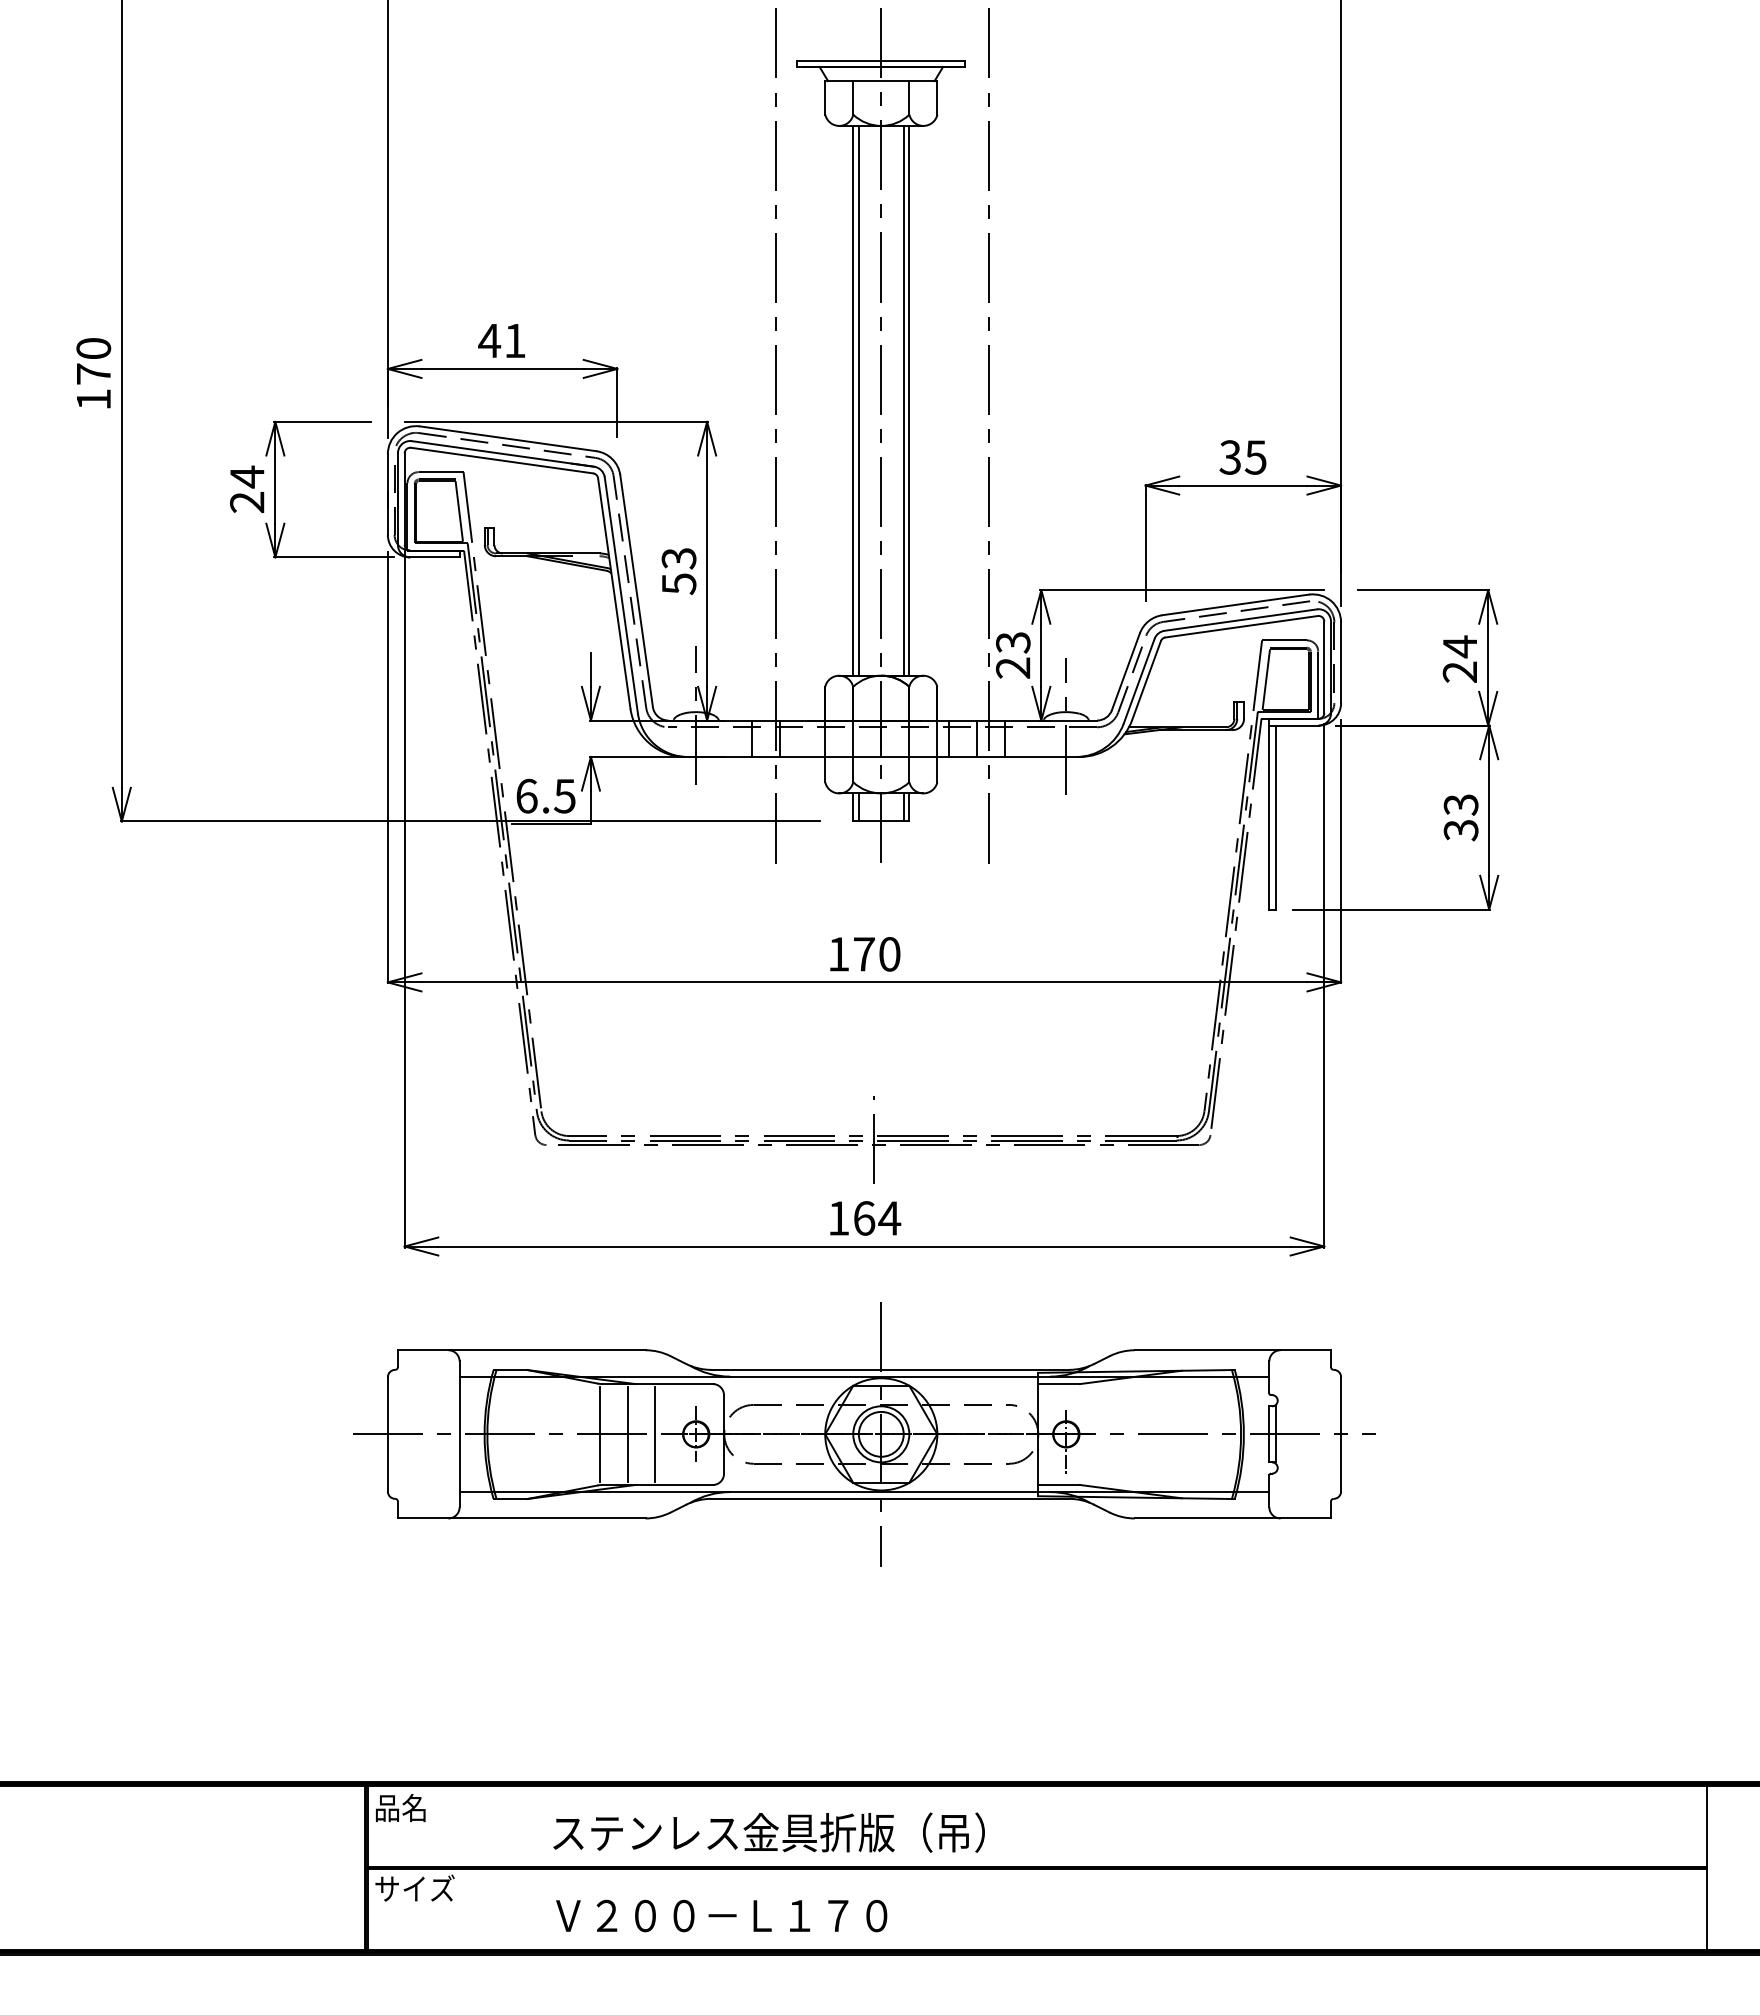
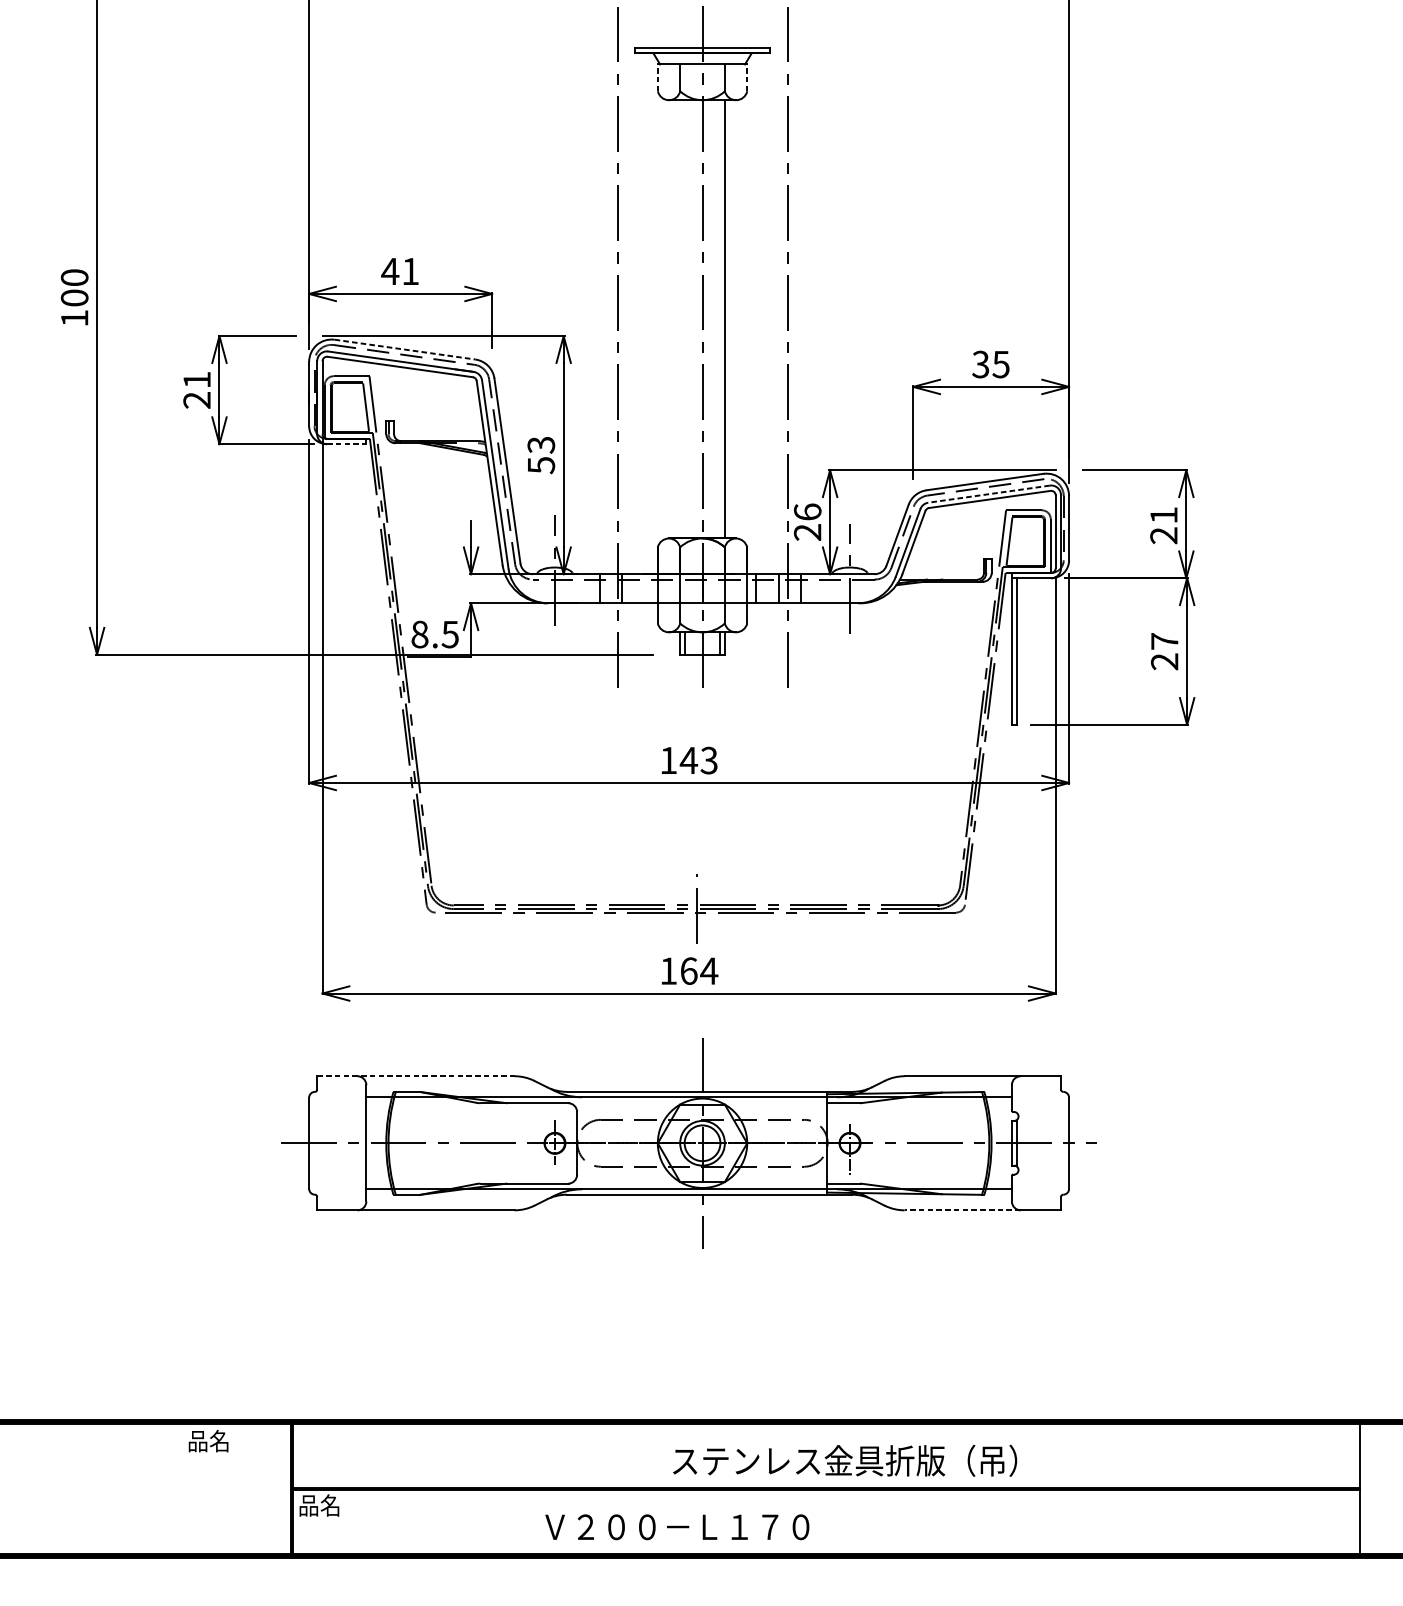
line: (825, 97) -> (658, 77), solid -> dashed
line: (937, 97) -> (747, 77), solid -> dashed
text: (93, 373) -> (74, 297), 170 -> 100
line: (853, 400) -> (680, 319), removed
line: (858, 400) -> (684, 319), removed
line: (903, 400) -> (720, 319), removed
line: (508, 438) -> (405, 349), solid -> dashed
text: (247, 476) -> (197, 379), 24 -> 21
line: (434, 557) -> (346, 444), solid -> dashed
line: (1240, 620) -> (988, 494), solid -> dashed
text: (1012, 642) -> (807, 512), 23 -> 26
text: (1459, 646) -> (1163, 515), 24 -> 21
text: (526, 795) -> (419, 633), 6.5 -> 8.5
text: (1460, 817) -> (1164, 651), 33 -> 27
text: (876, 954) -> (698, 760), 170 -> 143
line: (521, 1350) -> (415, 1076), solid -> dashed
line: (600, 1434) -> (478, 1143), removed
line: (628, 1434) -> (501, 1143), removed
line: (655, 1434) -> (522, 1143), removed
line: (1207, 1518) -> (962, 1210), solid -> dashed
text: (400, 1808) -> (208, 1441), moved
text: (768, 1832) -> (844, 1460), moved
text: (414, 1888) -> (330, 1505), サイズ -> 品名
text: (721, 1915) -> (677, 1526), moved

